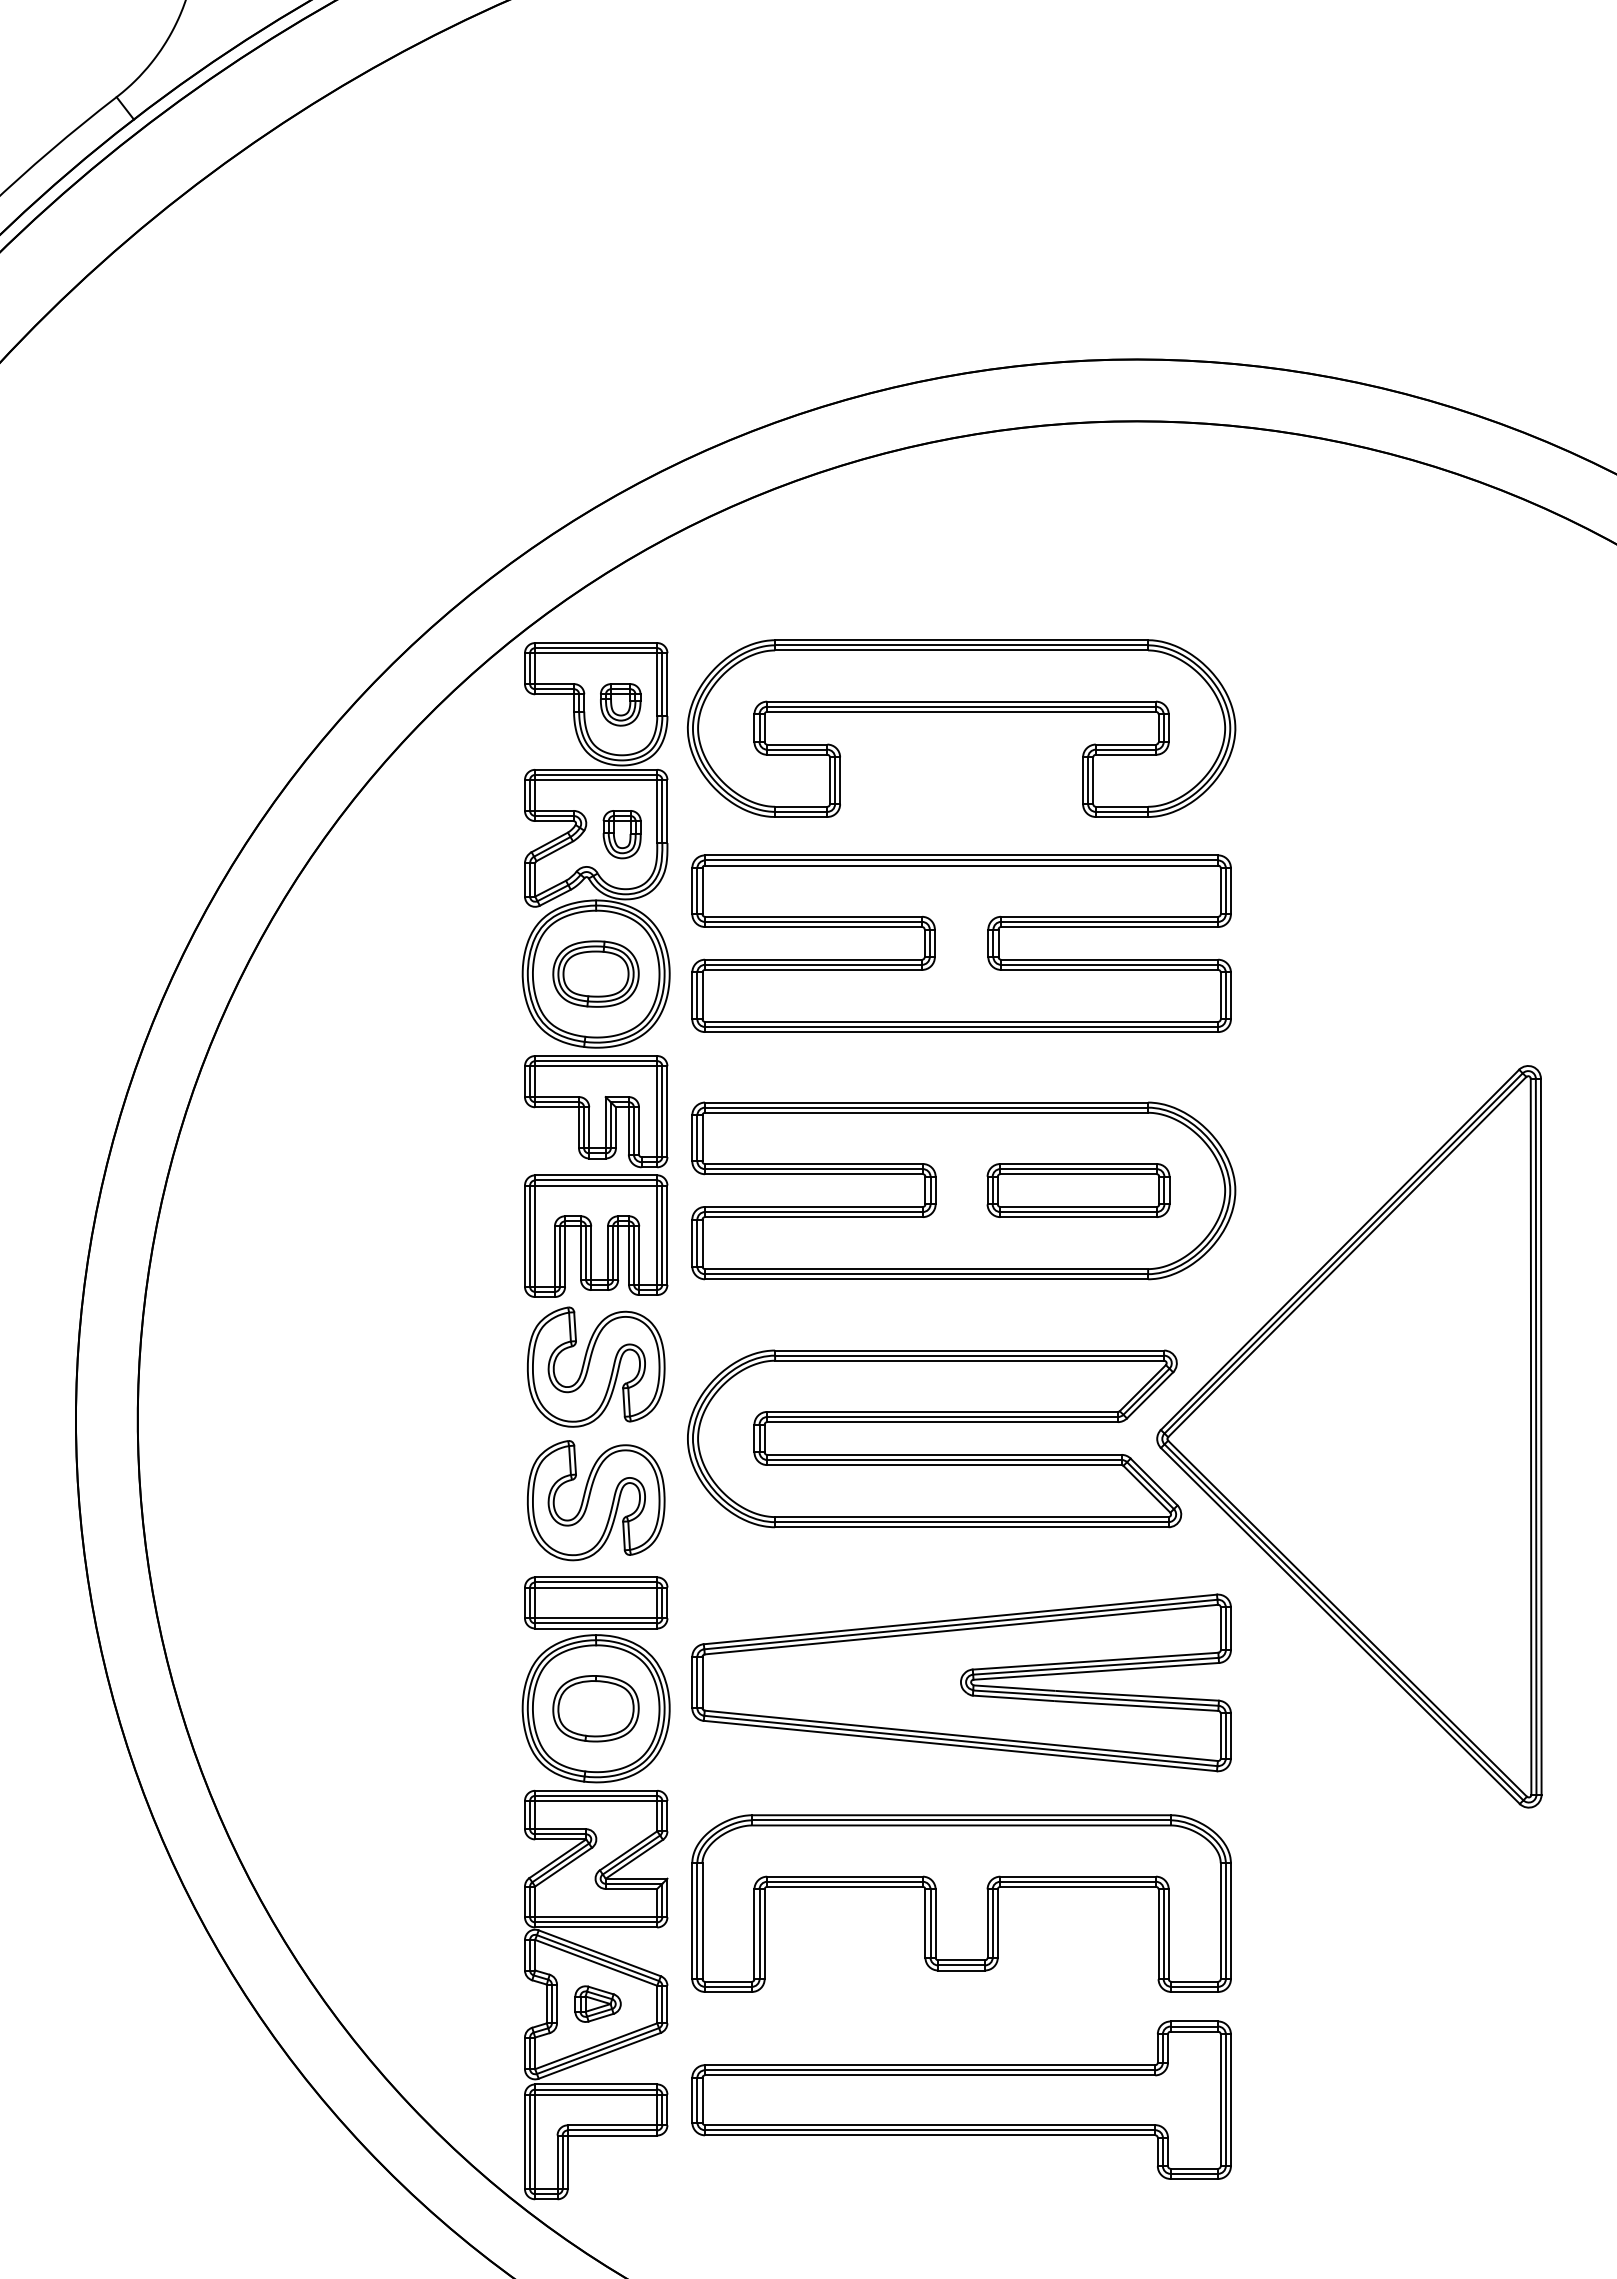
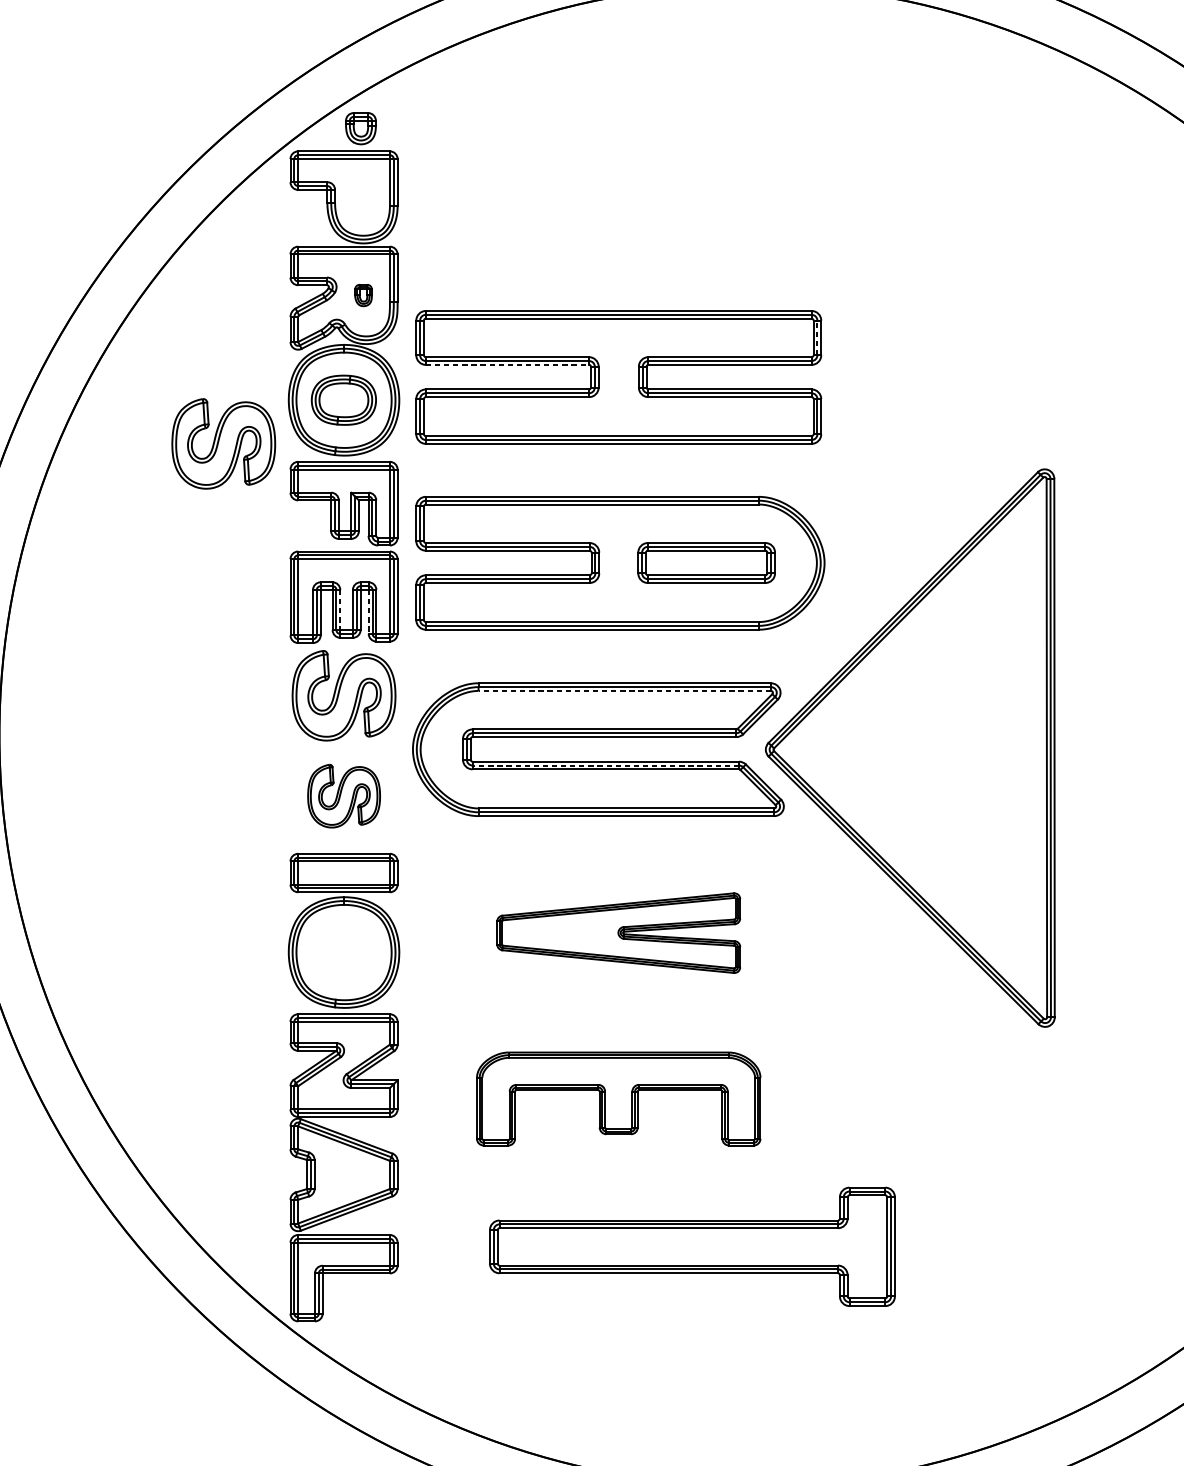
part: (620, 704) -> (360, 128), moved
part: (961, 712) -> (618, 203), removed
part: (621, 834) -> (363, 295), size x0.6
line: (1225, 890) -> (817, 337), solid -> dashed
line: (813, 927) -> (507, 365), solid -> dashed
part: (436, 1031) -> (223, 443), added
line: (591, 1253) -> (340, 610), solid -> dashed
line: (629, 1256) -> (369, 612), solid -> dashed
line: (969, 1360) -> (624, 690), solid -> dashed
line: (943, 1459) -> (605, 765), solid -> dashed
part: (596, 1500) -> (344, 796), size x0.7
part: (961, 1682) -> (618, 932), size x0.6
part: (595, 1708) -> (343, 952), removed
part: (961, 1903) -> (618, 1098), size x0.7
part: (597, 2003) -> (345, 1174), removed
part: (961, 2099) -> (692, 1246), moved

